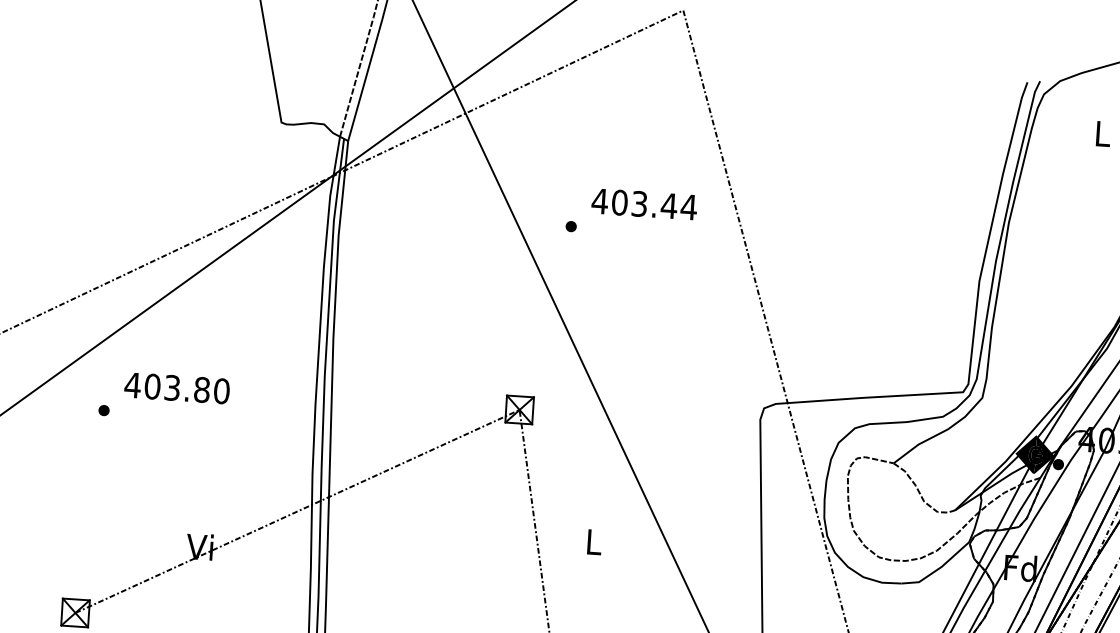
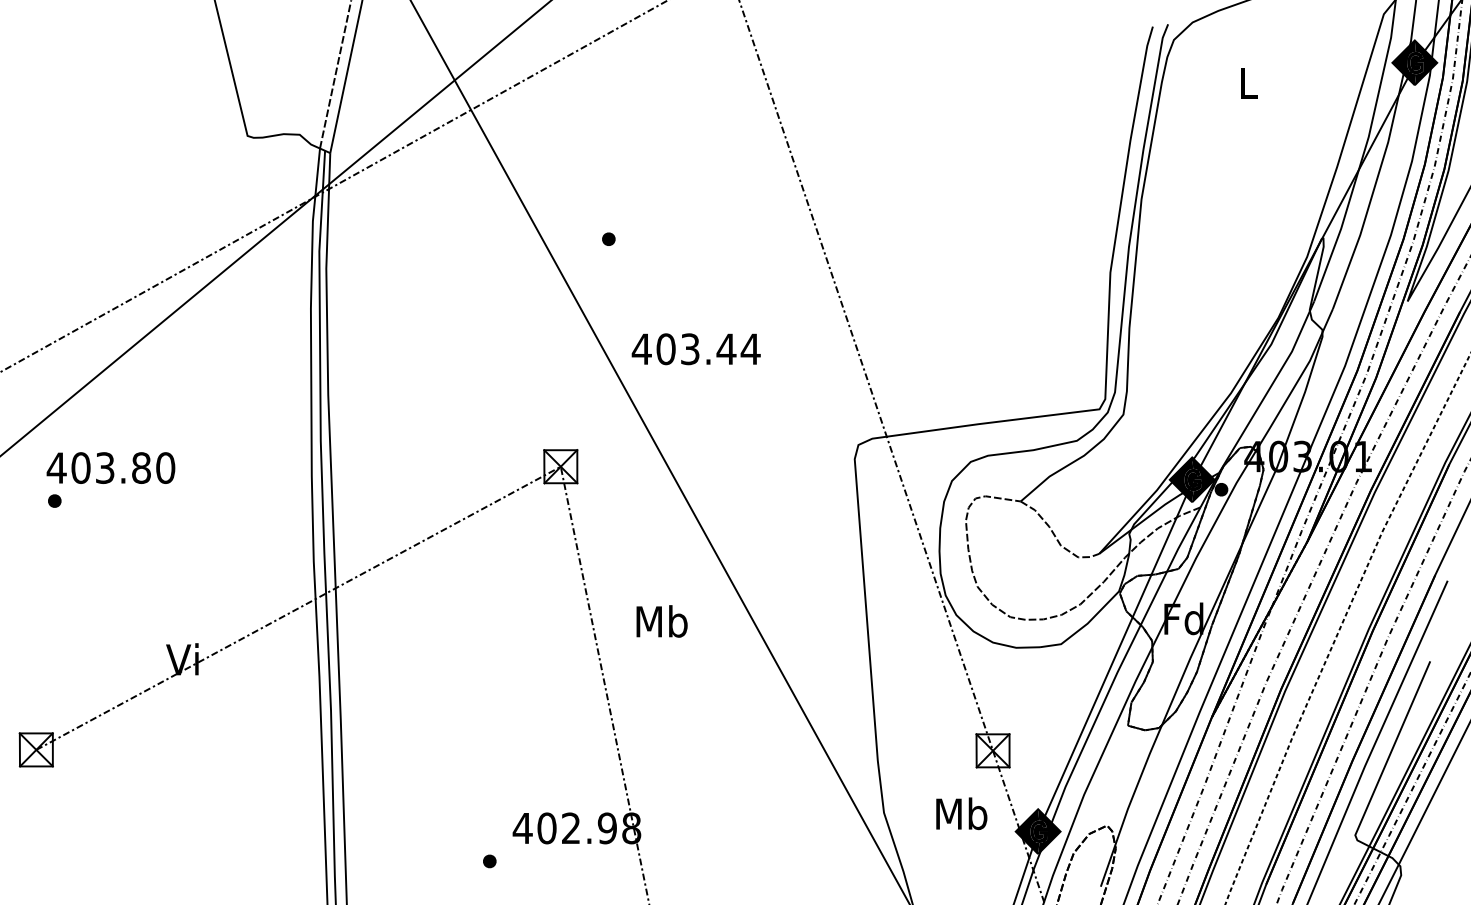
text: (643, 204) -> (695, 349), moved
text: (176, 387) -> (110, 467), moved
text: (593, 541) -> (661, 621), L -> Mb

